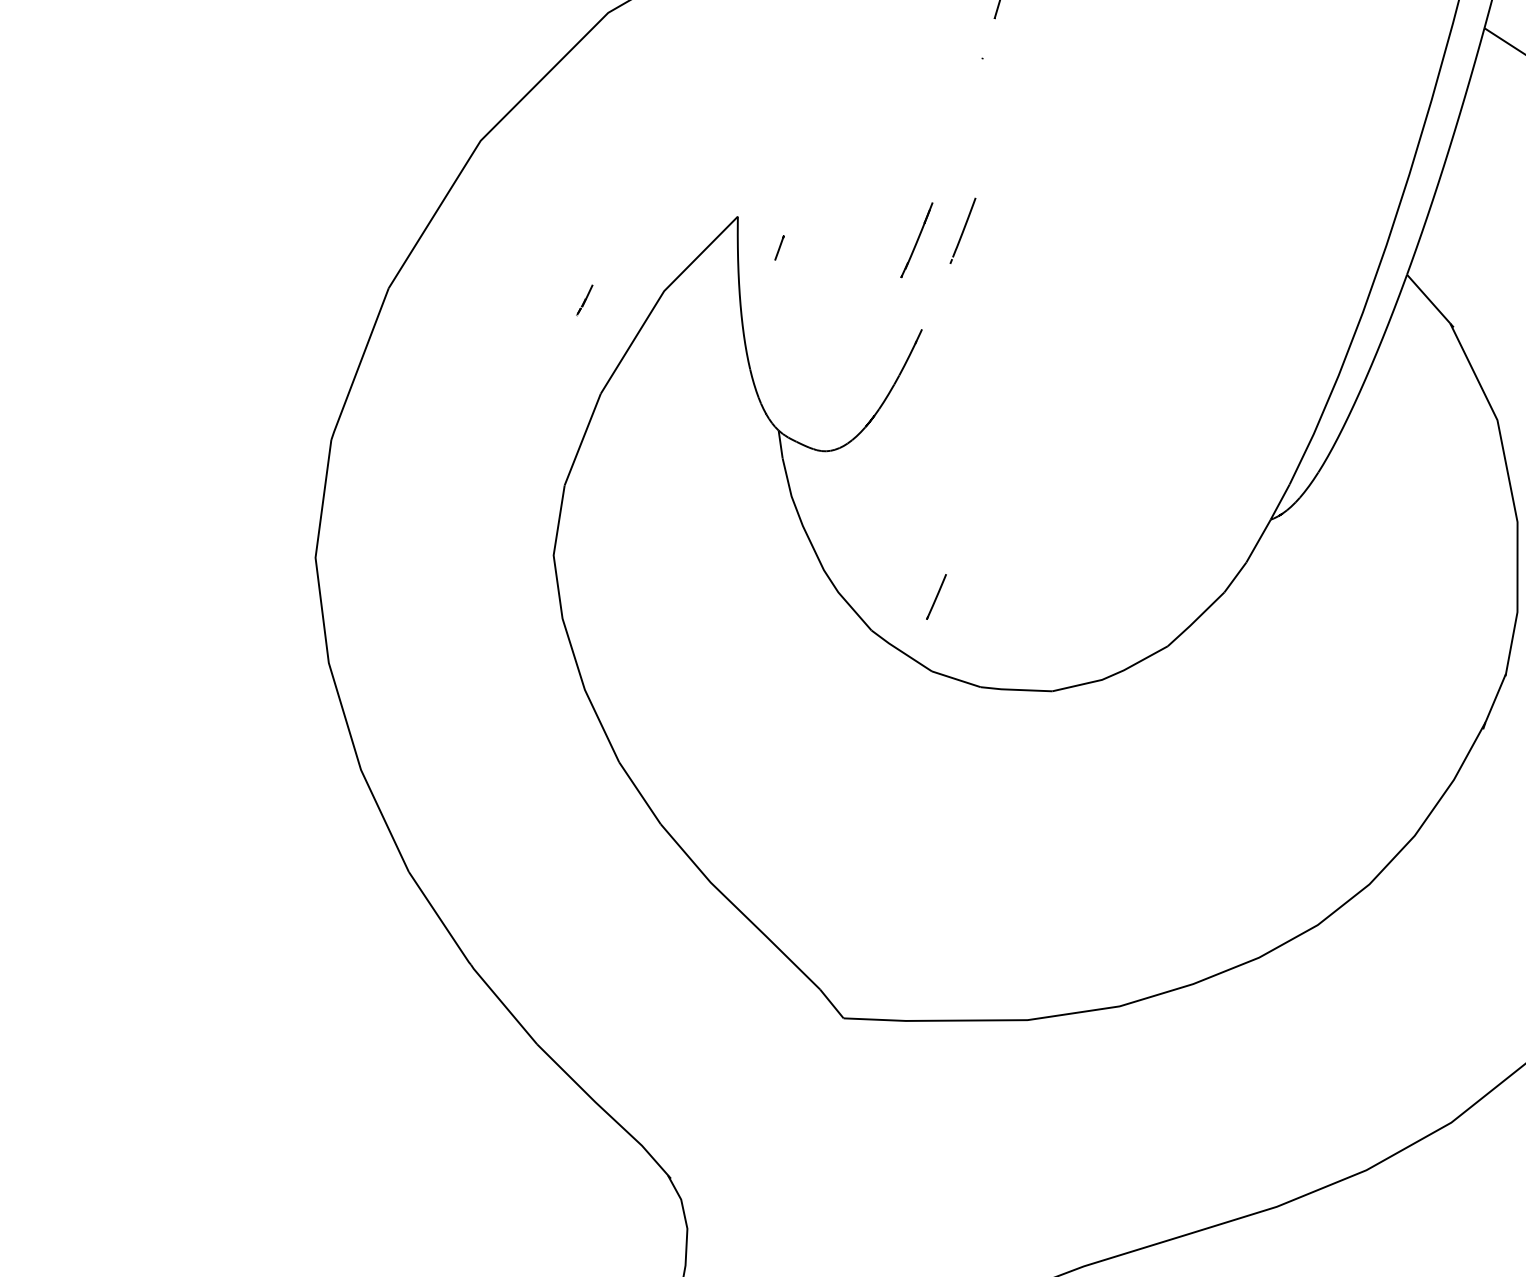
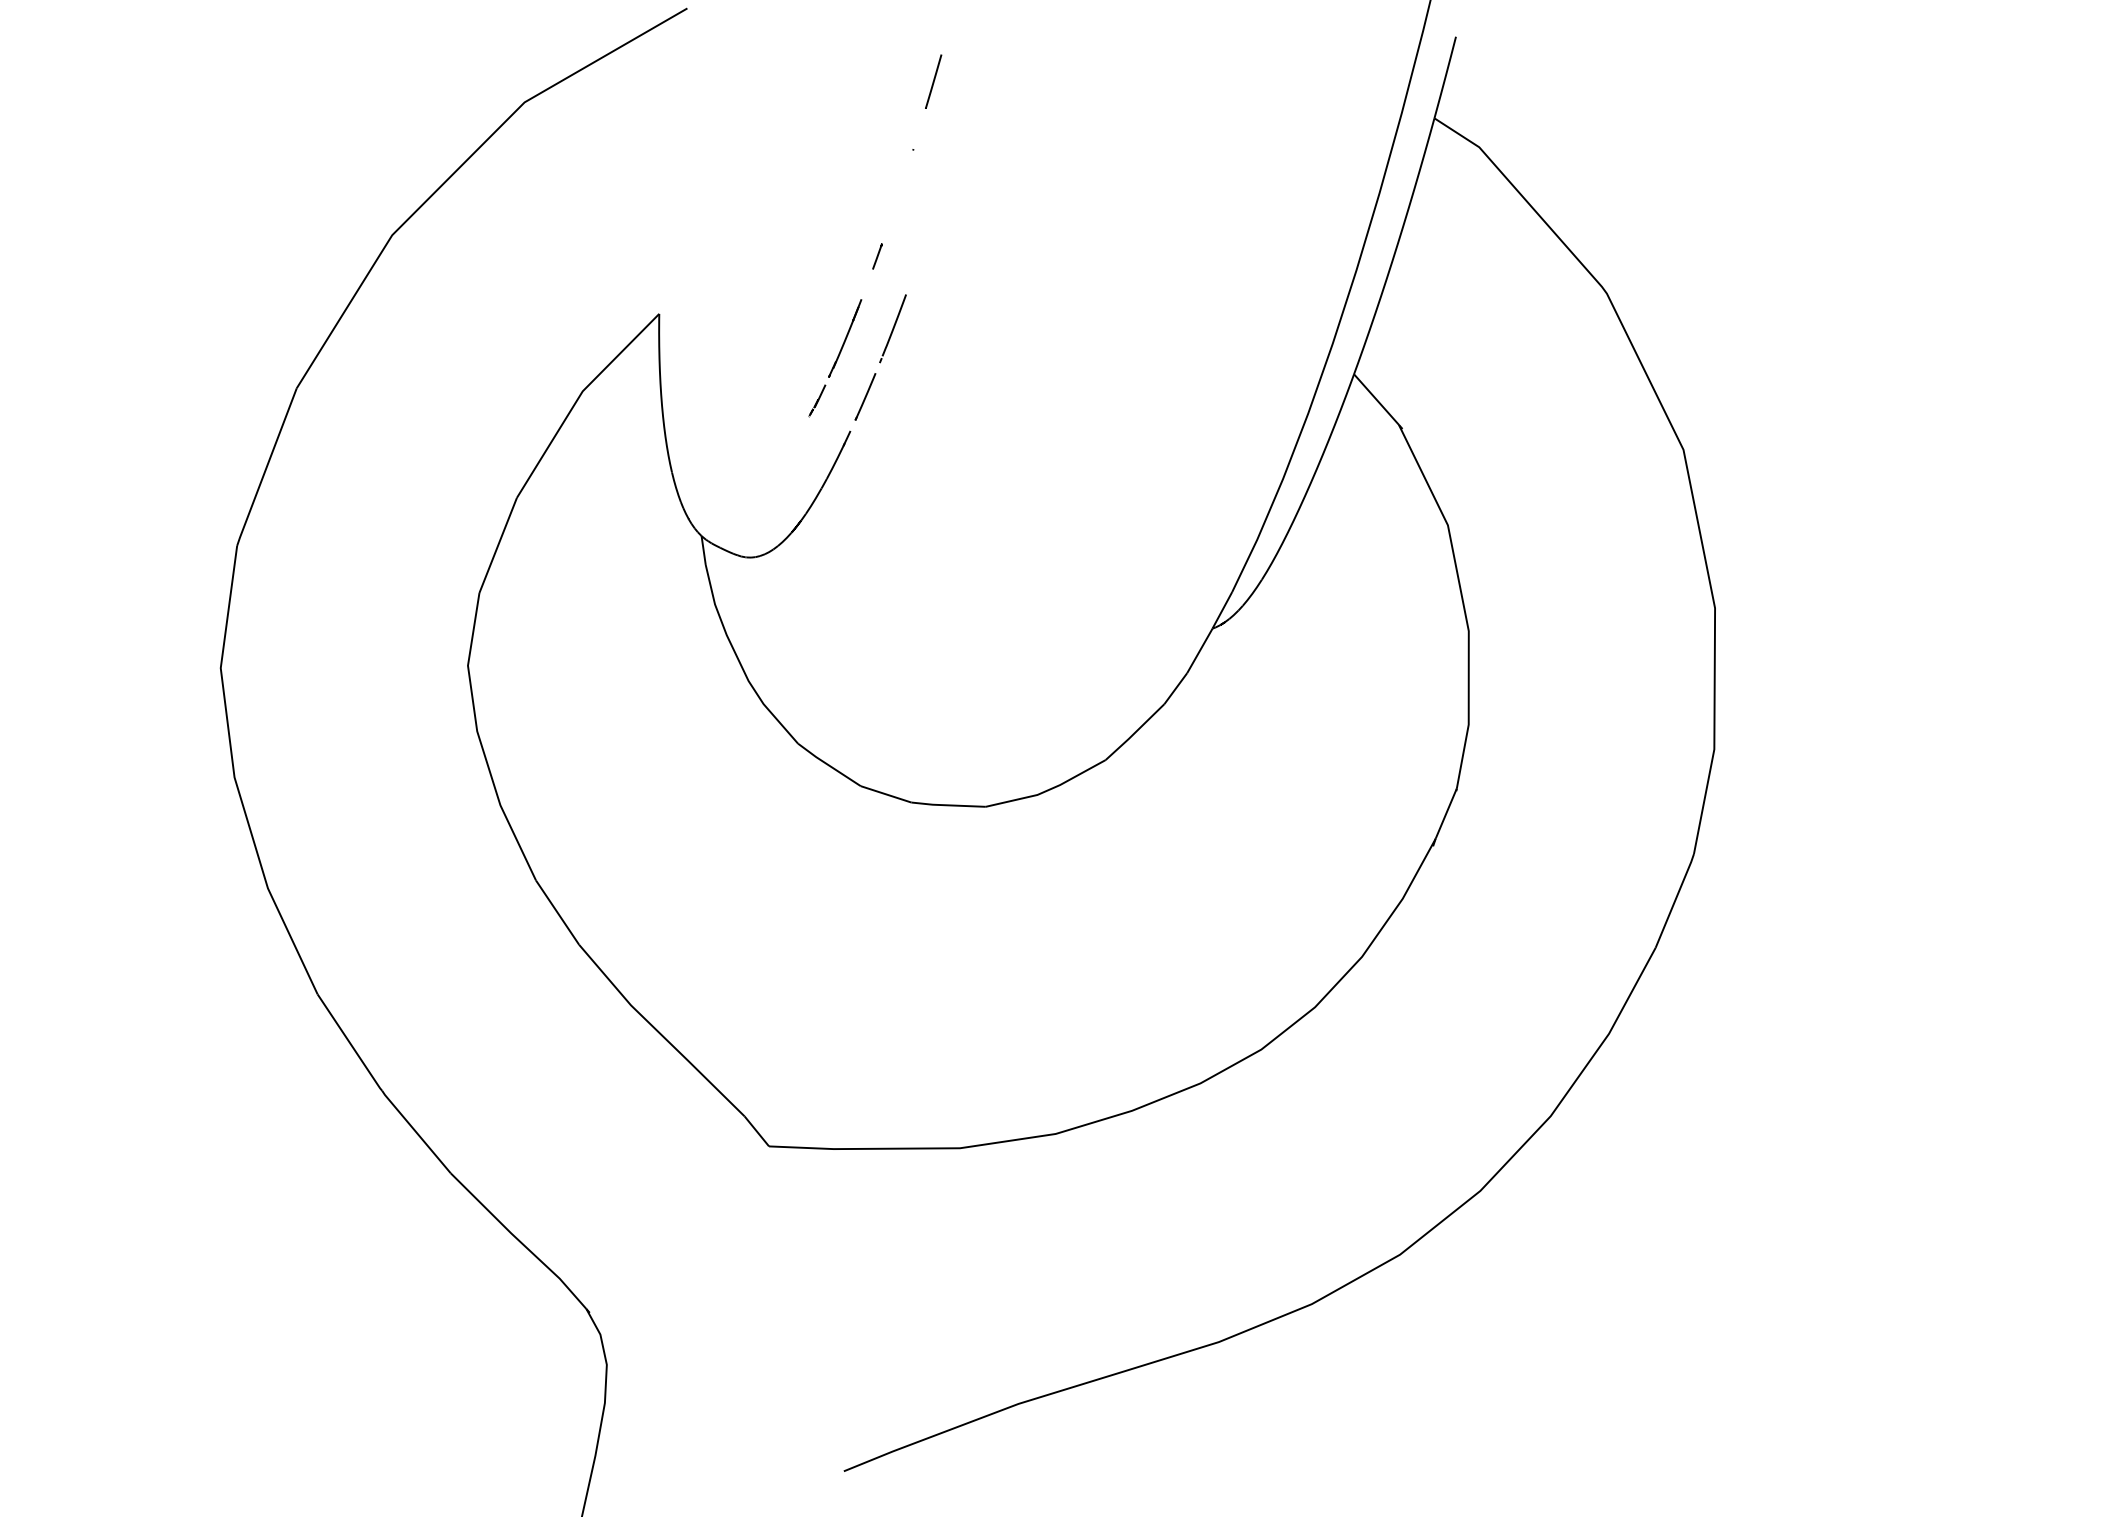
line: (779, 247) -> (877, 256), moved
line: (584, 299) -> (817, 400), moved
line: (936, 596) -> (865, 396), moved

